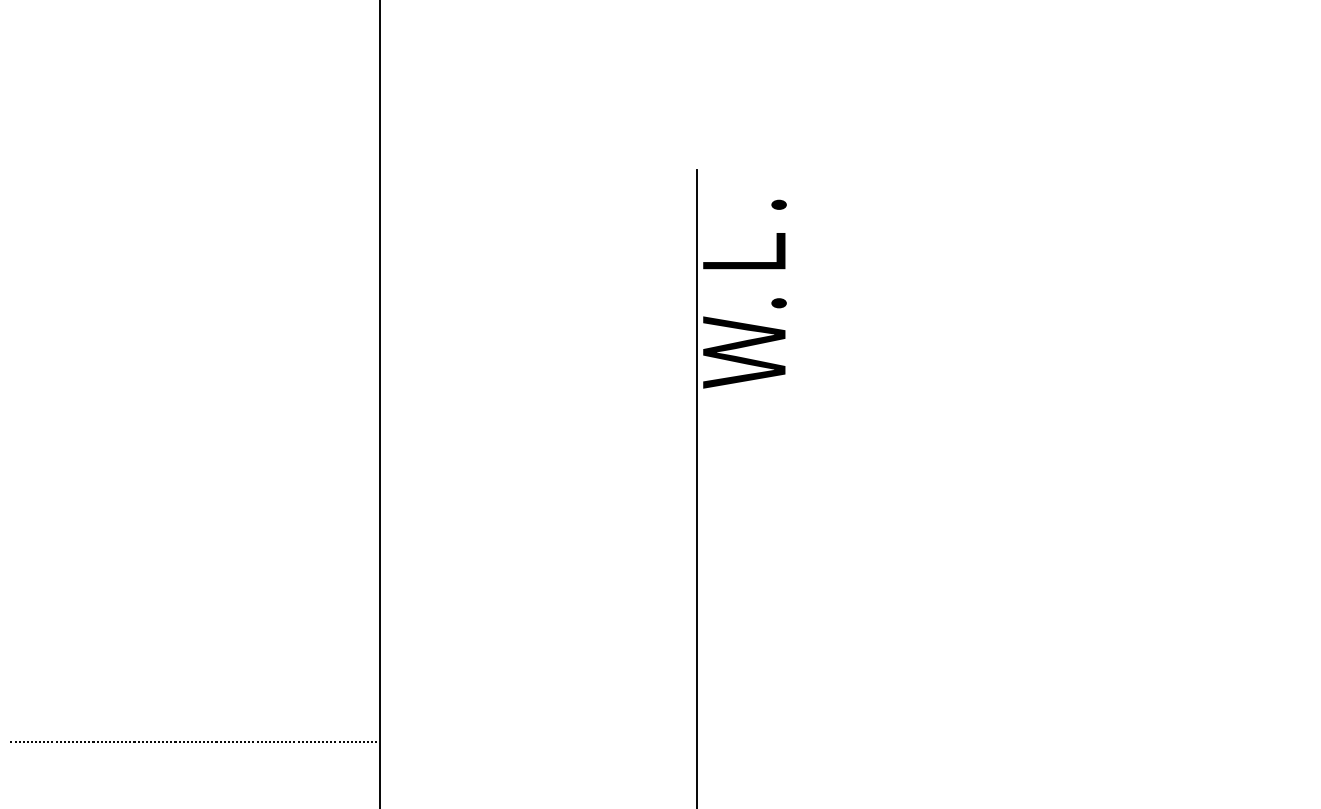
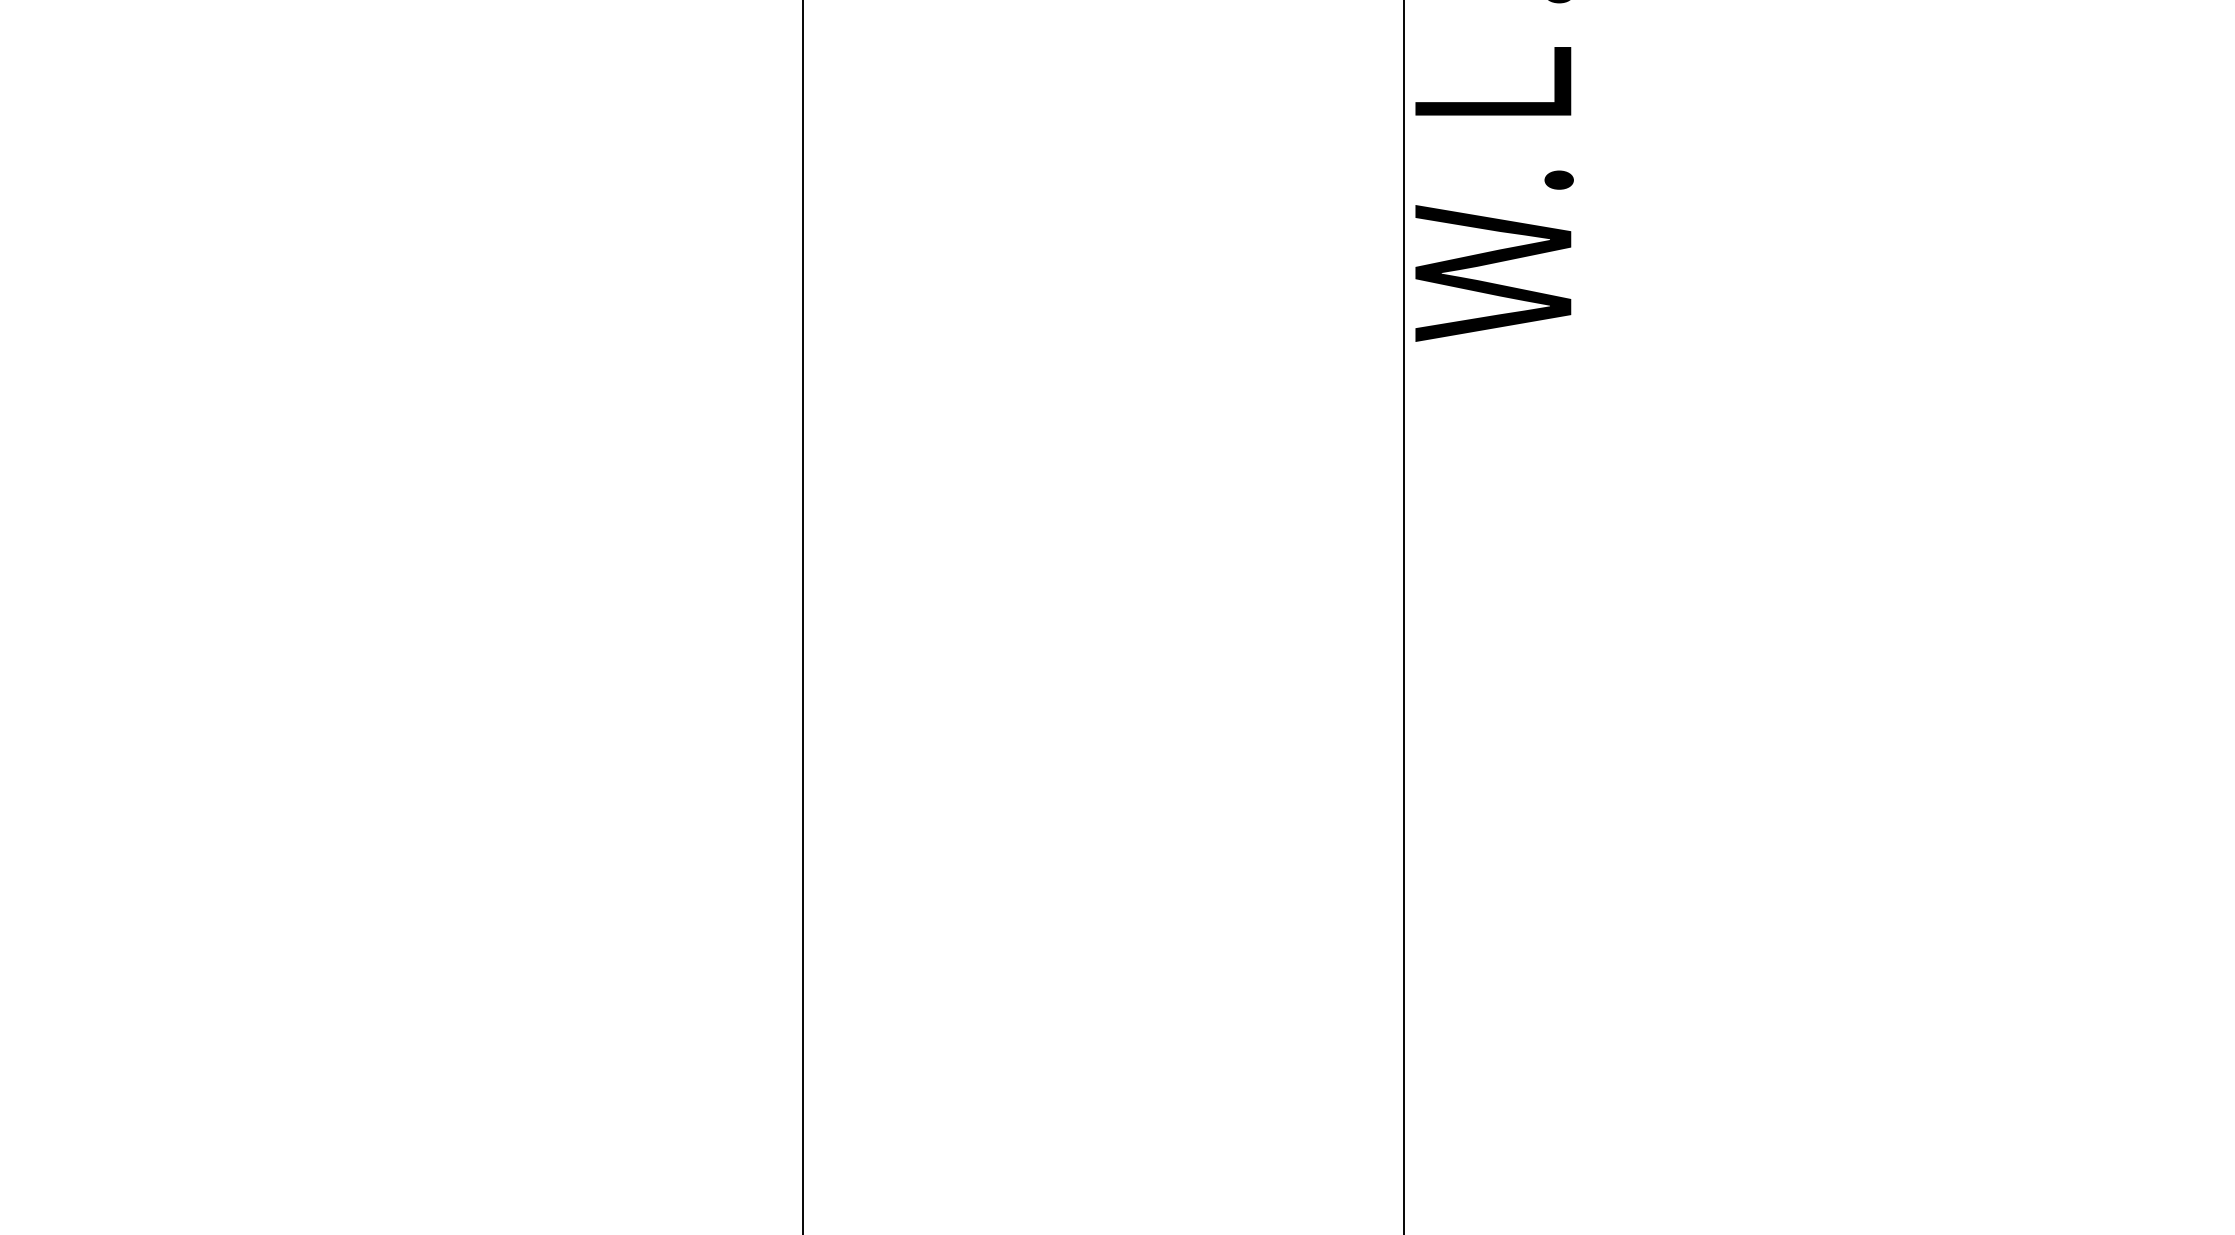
line: (194, 741) -> (452, 1009), removed

